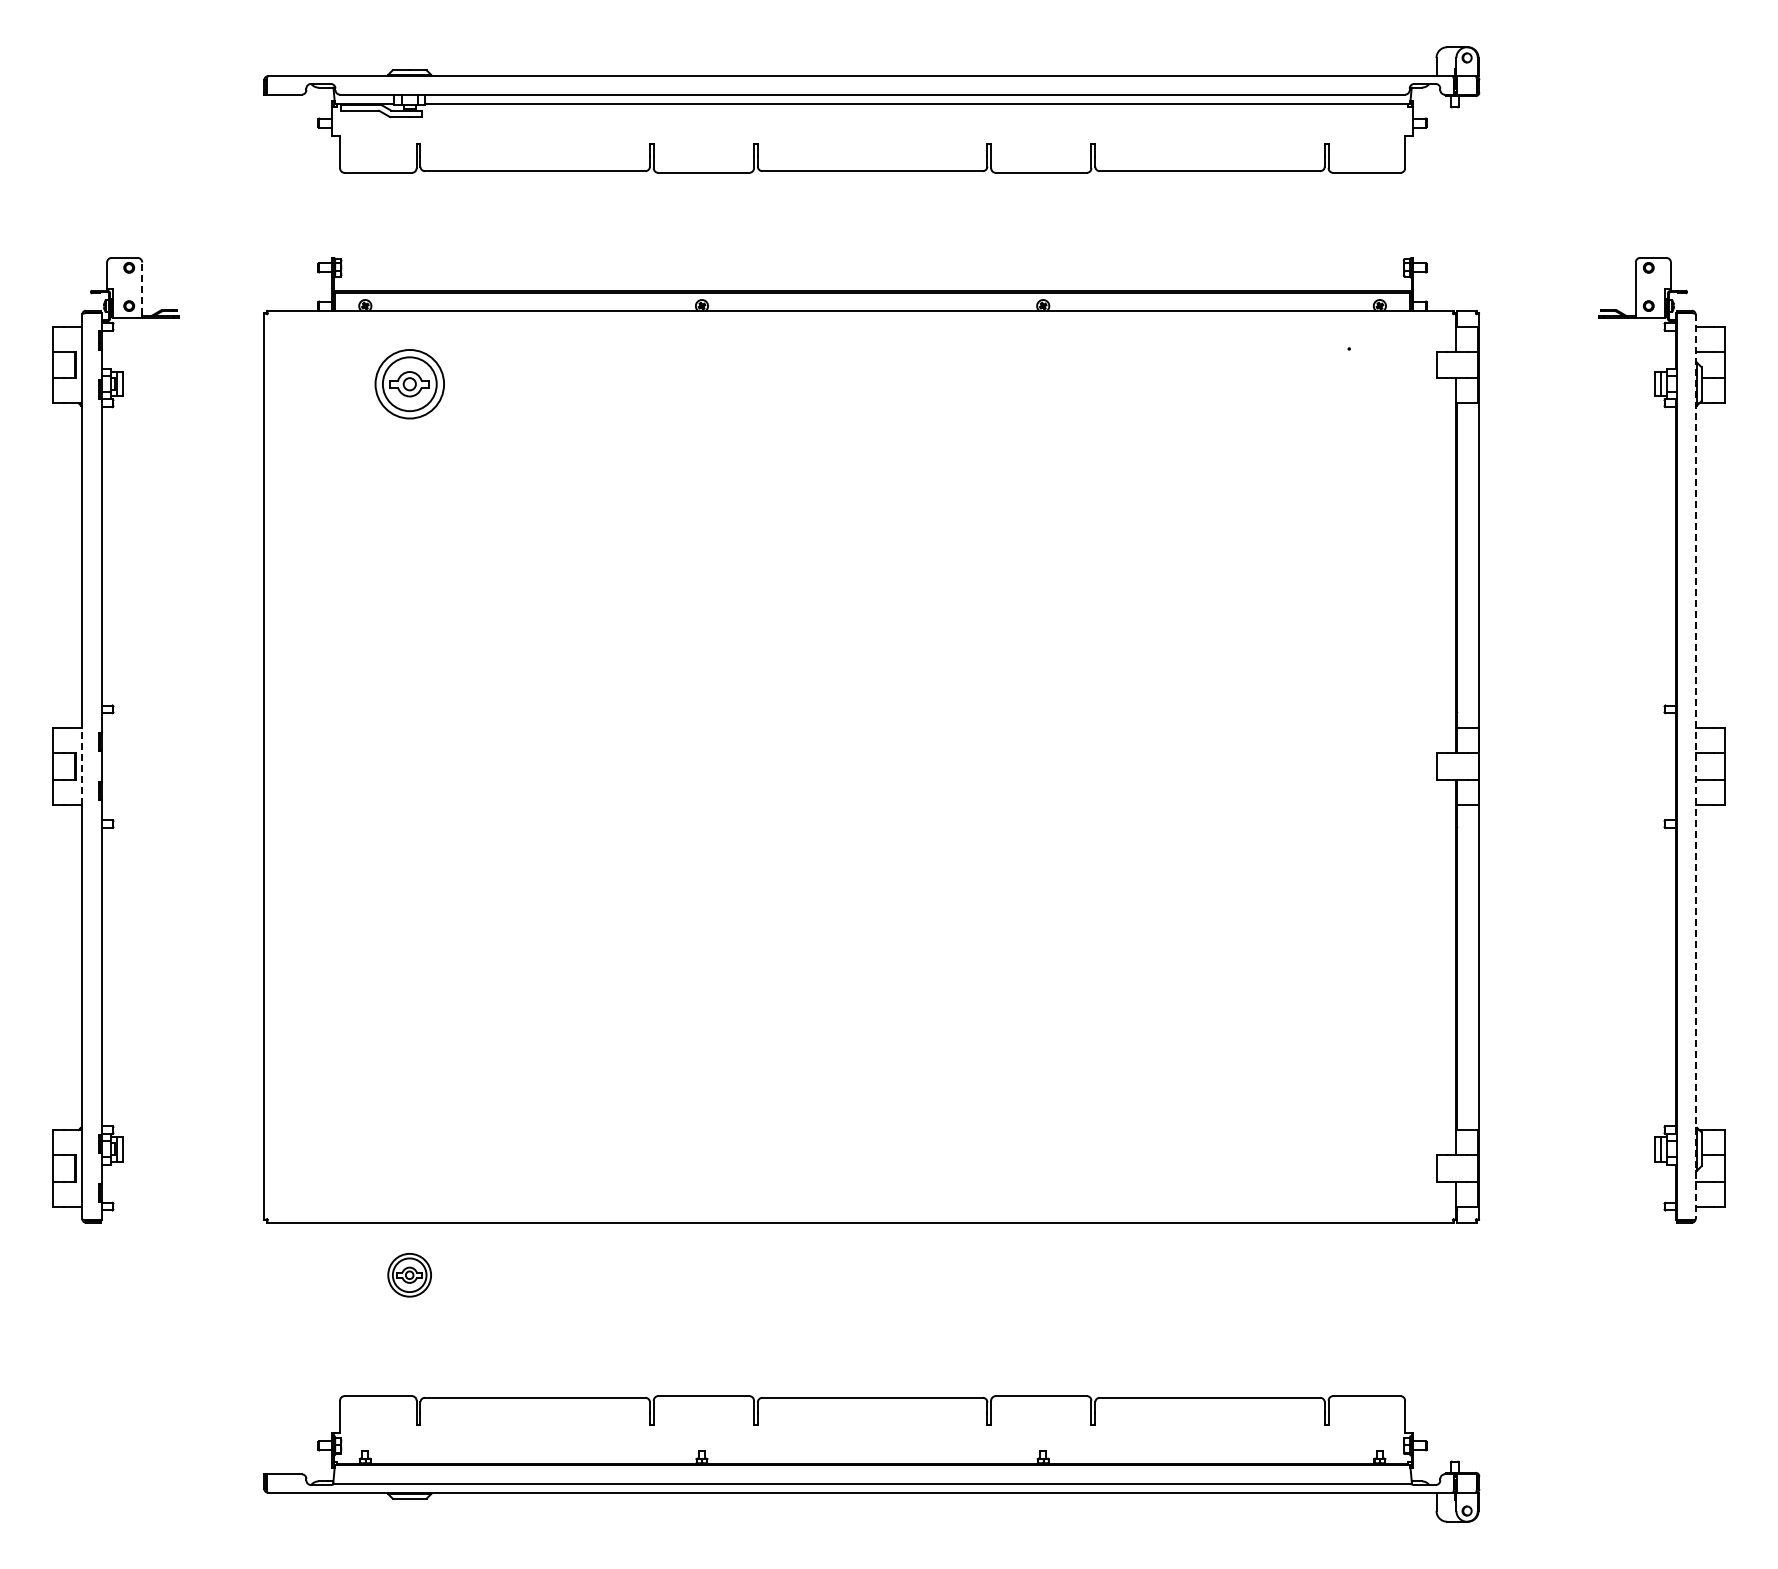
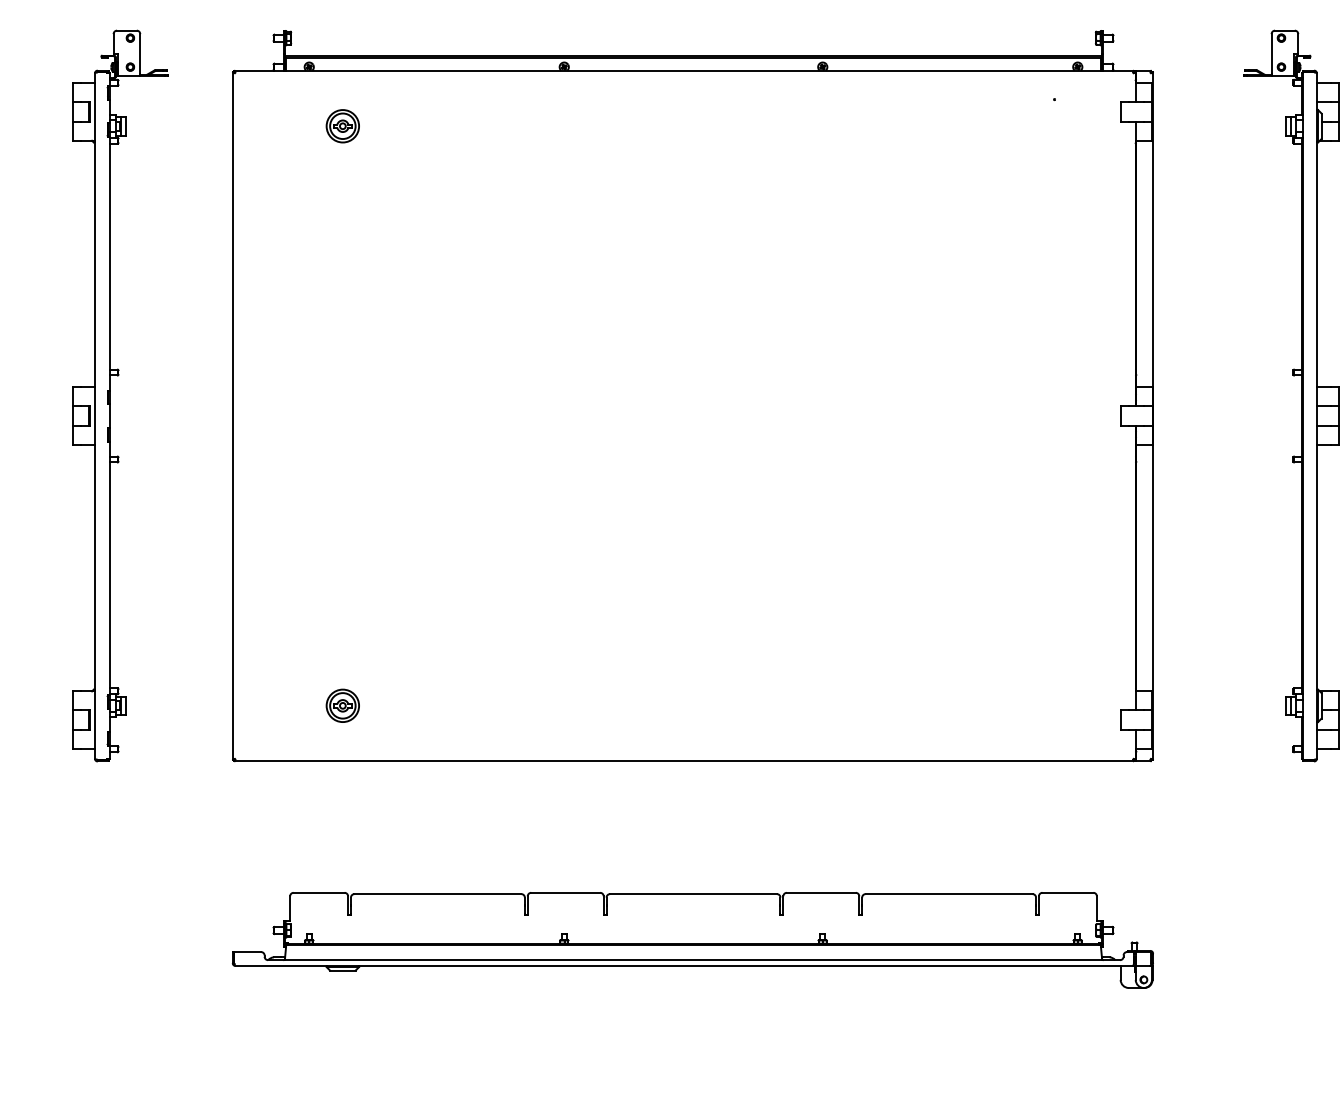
line: (142, 288) -> (140, 53), dashed -> solid
part: (409, 383) -> (342, 125), size x0.62
line: (82, 766) -> (95, 415), dashed -> solid
line: (1695, 767) -> (1316, 416), dashed -> solid
part: (409, 1275) -> (342, 706), moved

